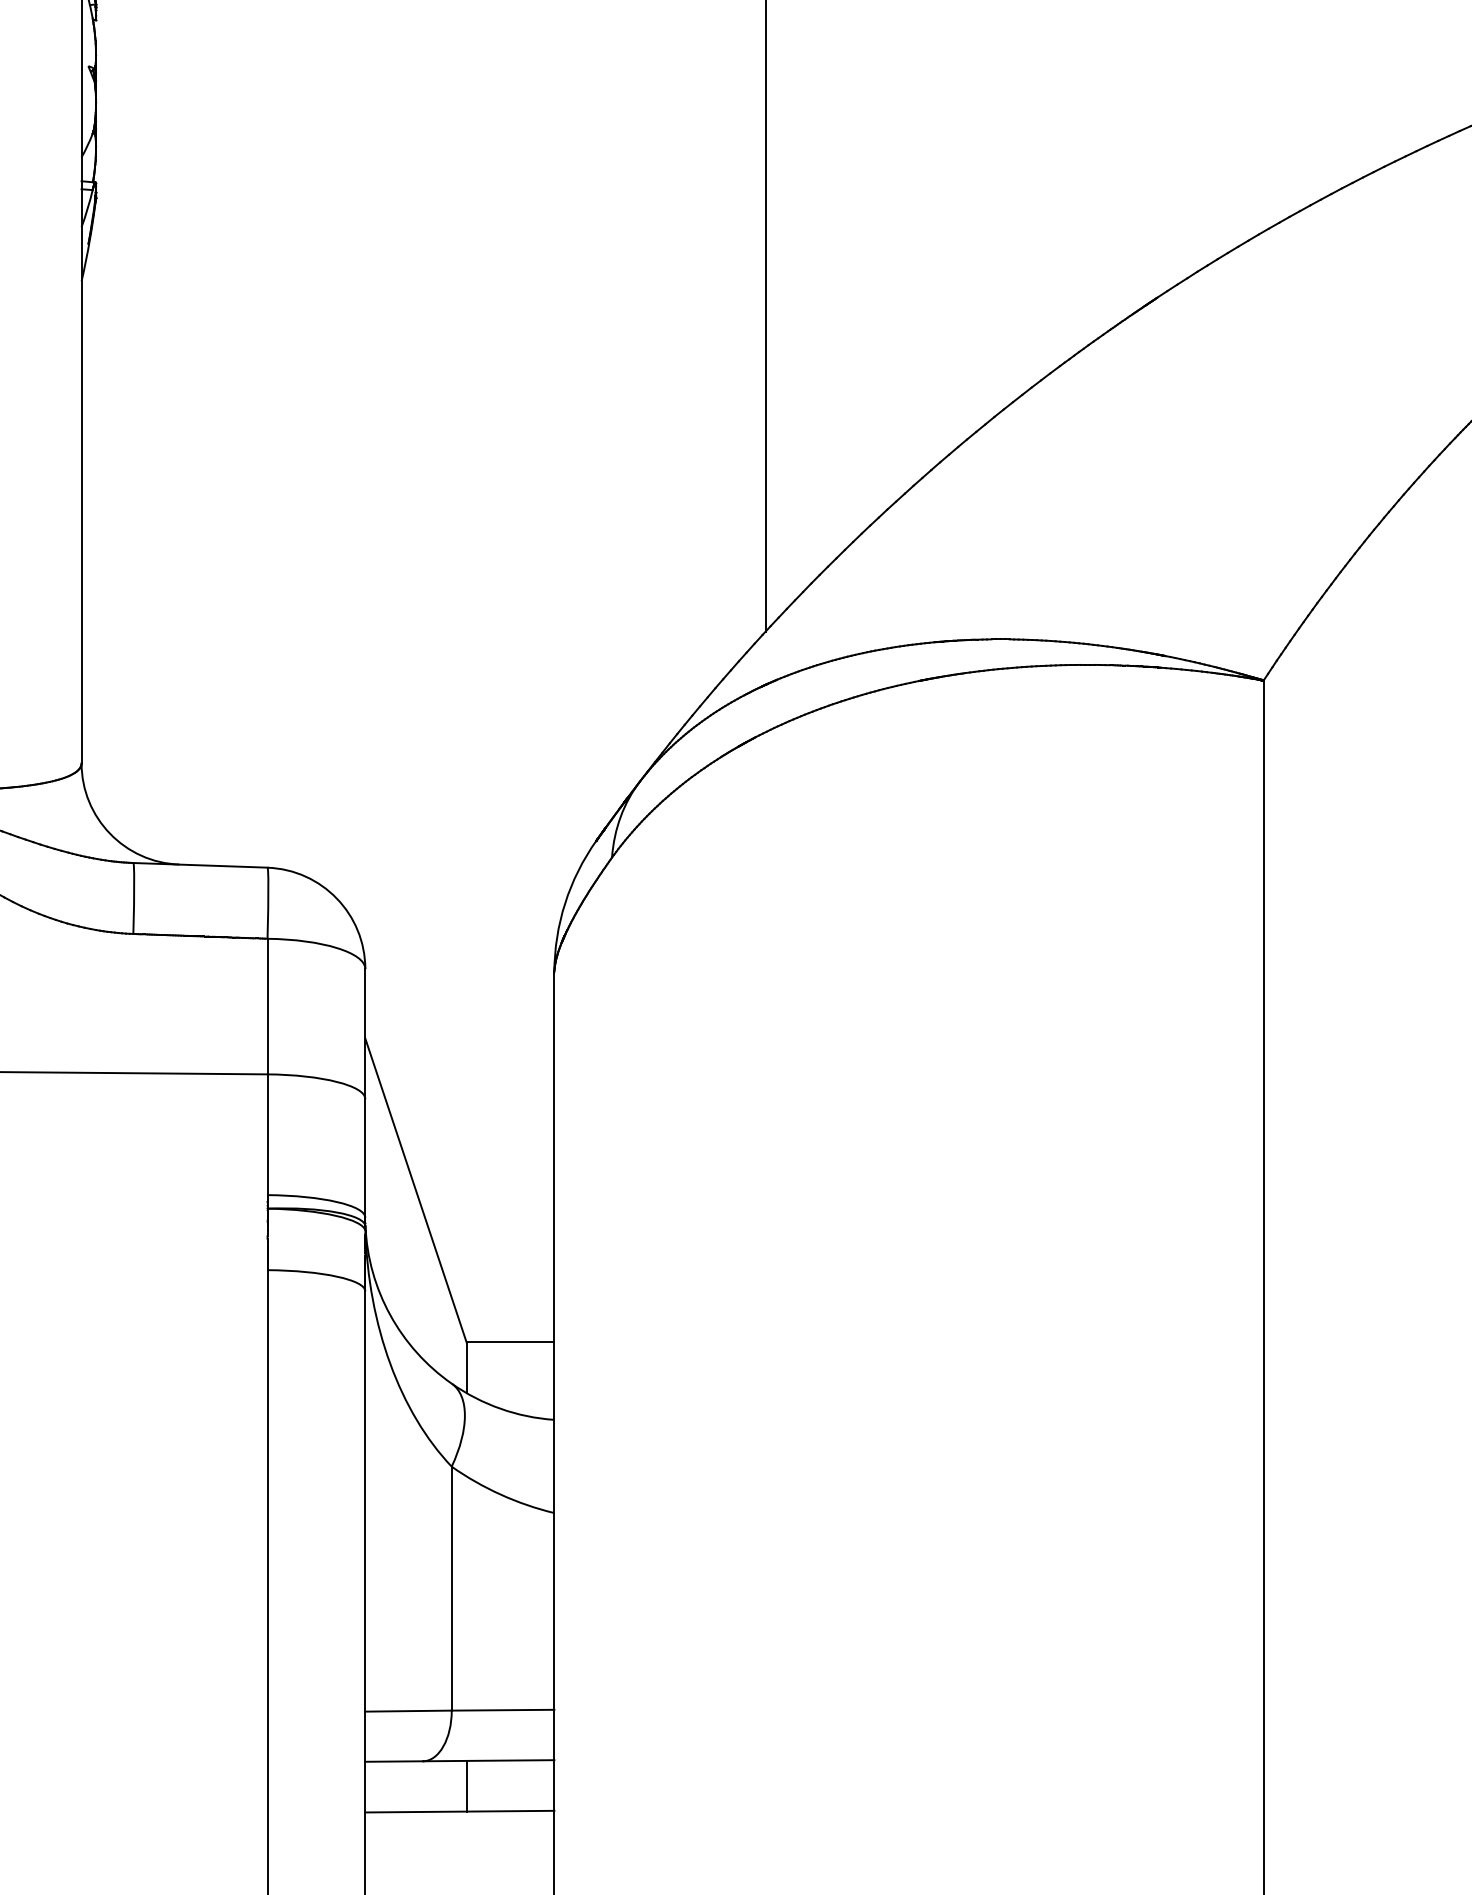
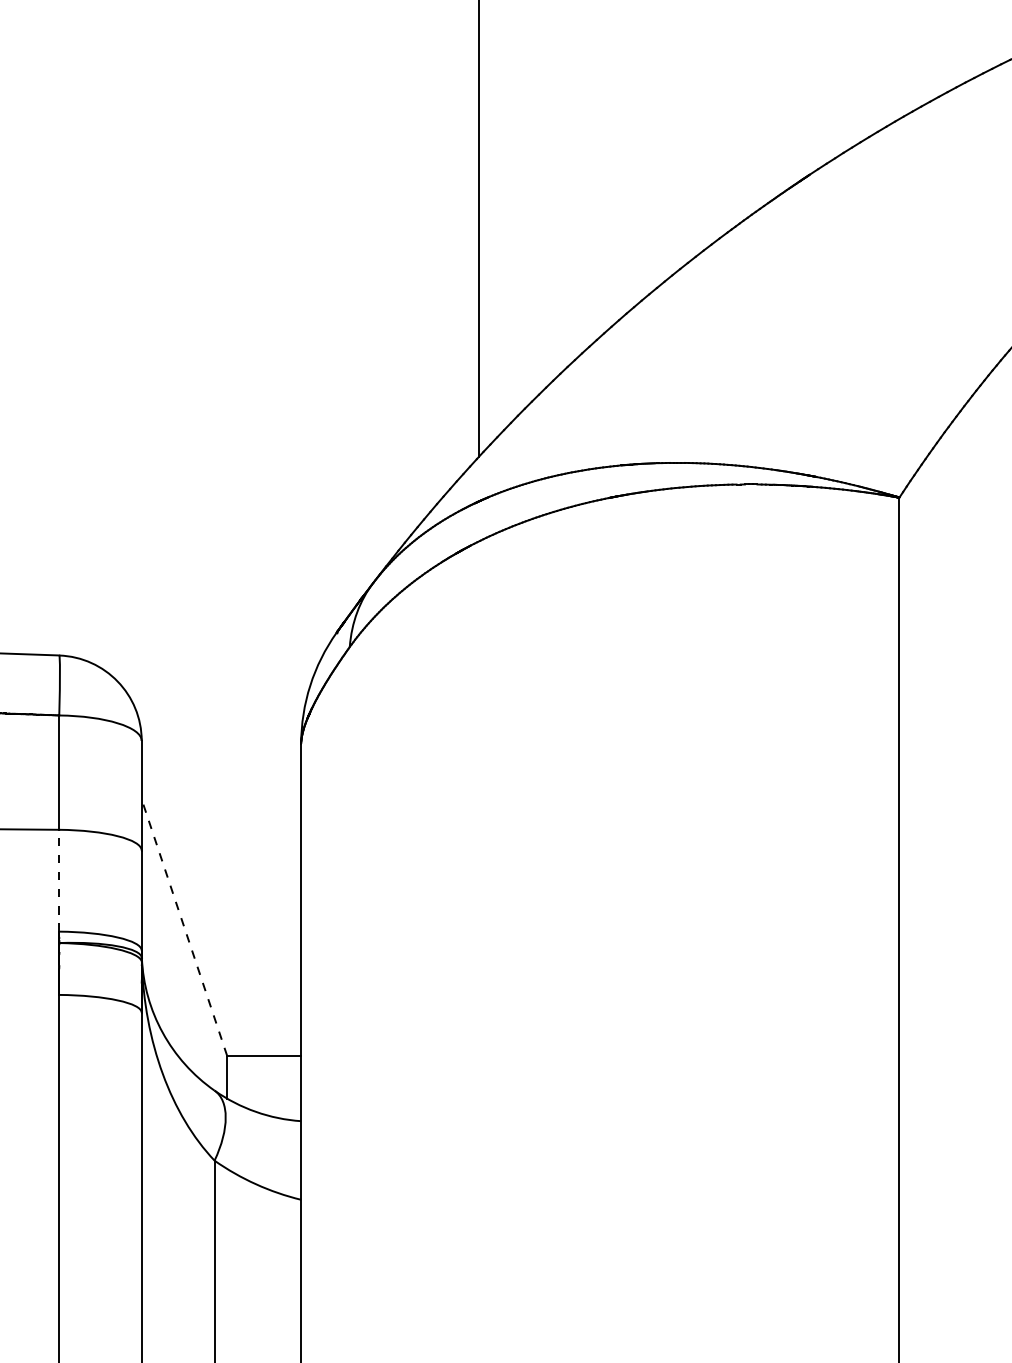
line: (267, 1134) -> (59, 880), solid -> dashed
line: (415, 1190) -> (184, 927), solid -> dashed

